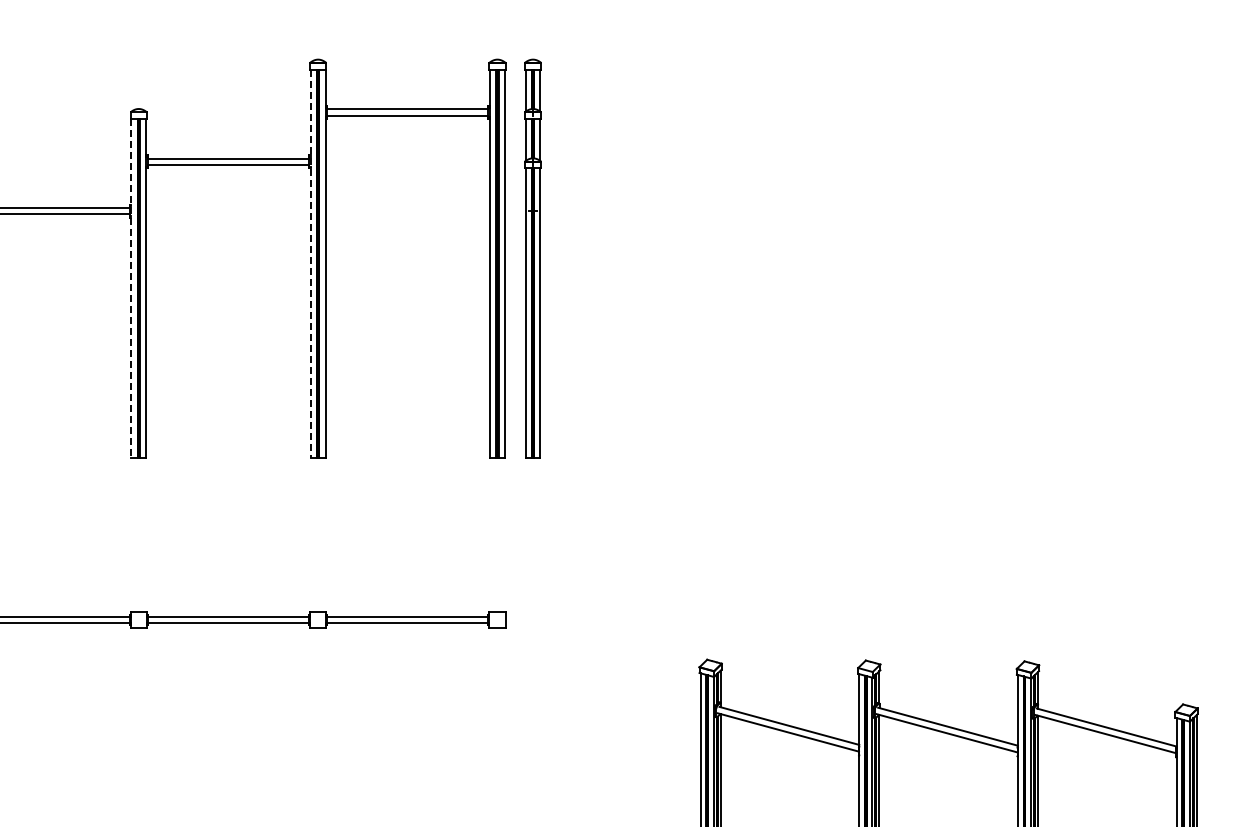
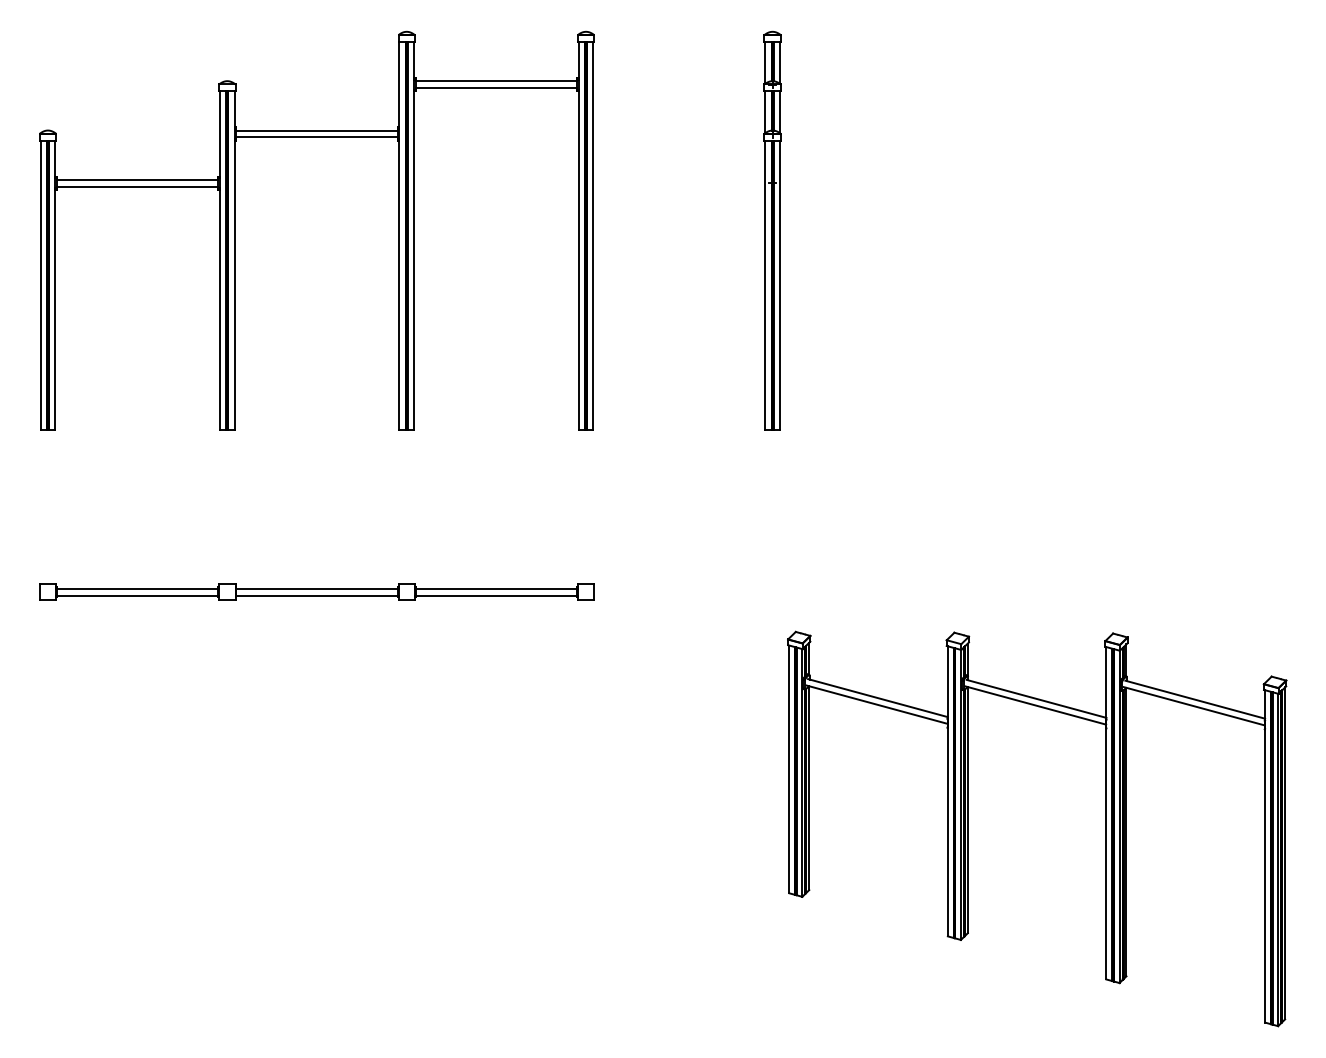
part: (532, 258) -> (772, 230), moved
line: (310, 264) -> (399, 236), dashed -> solid
line: (130, 289) -> (219, 261), dashed -> solid

